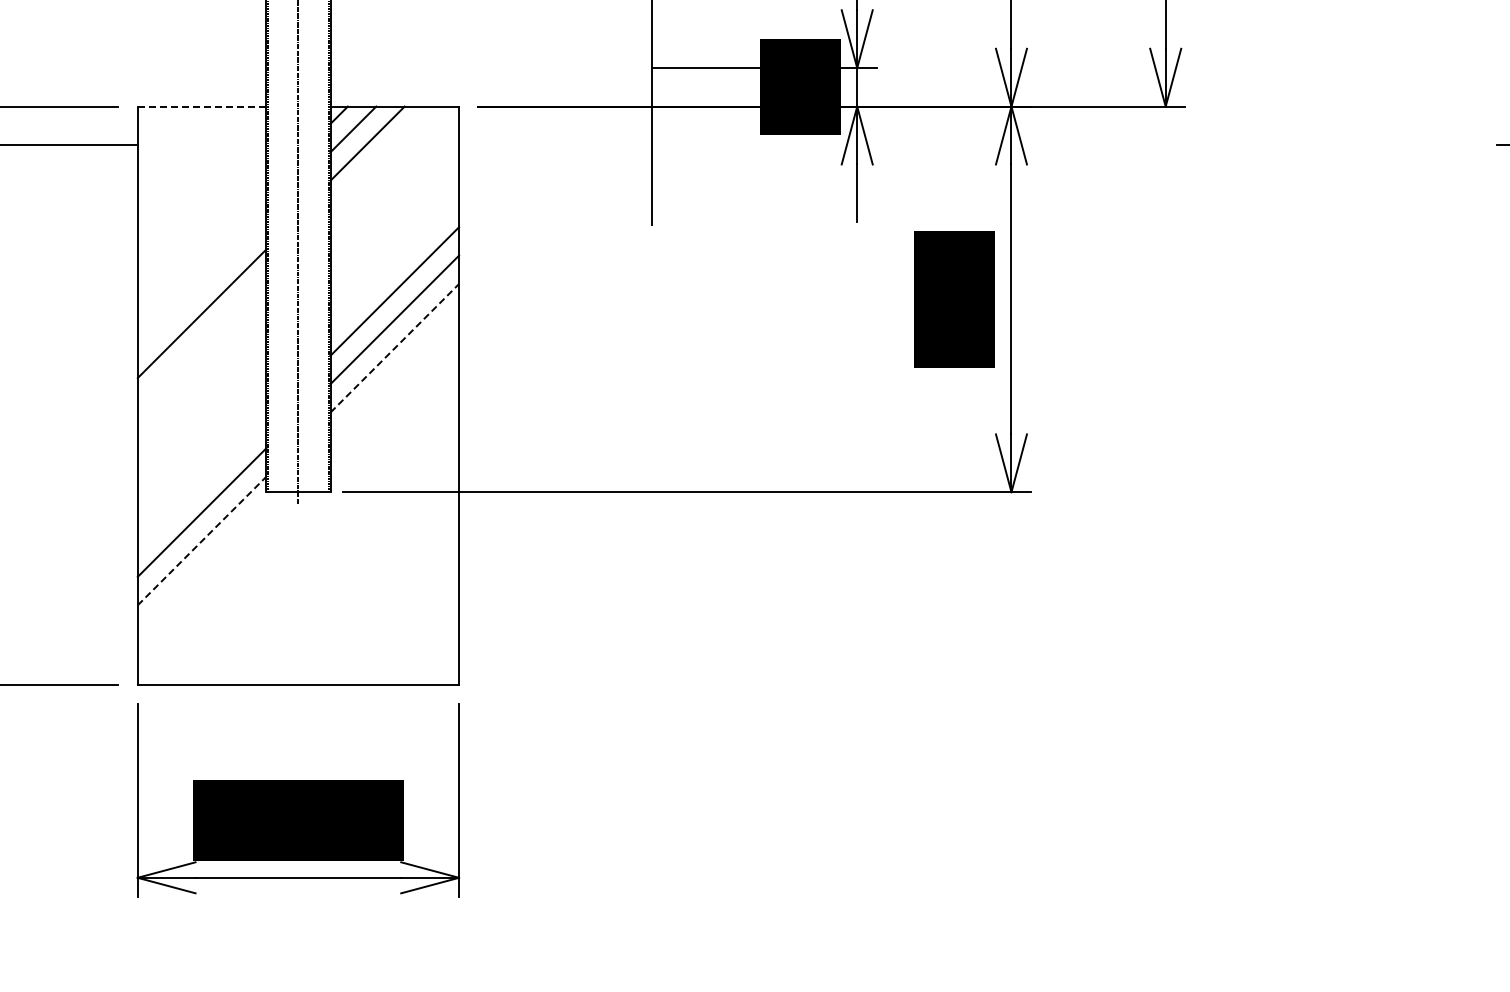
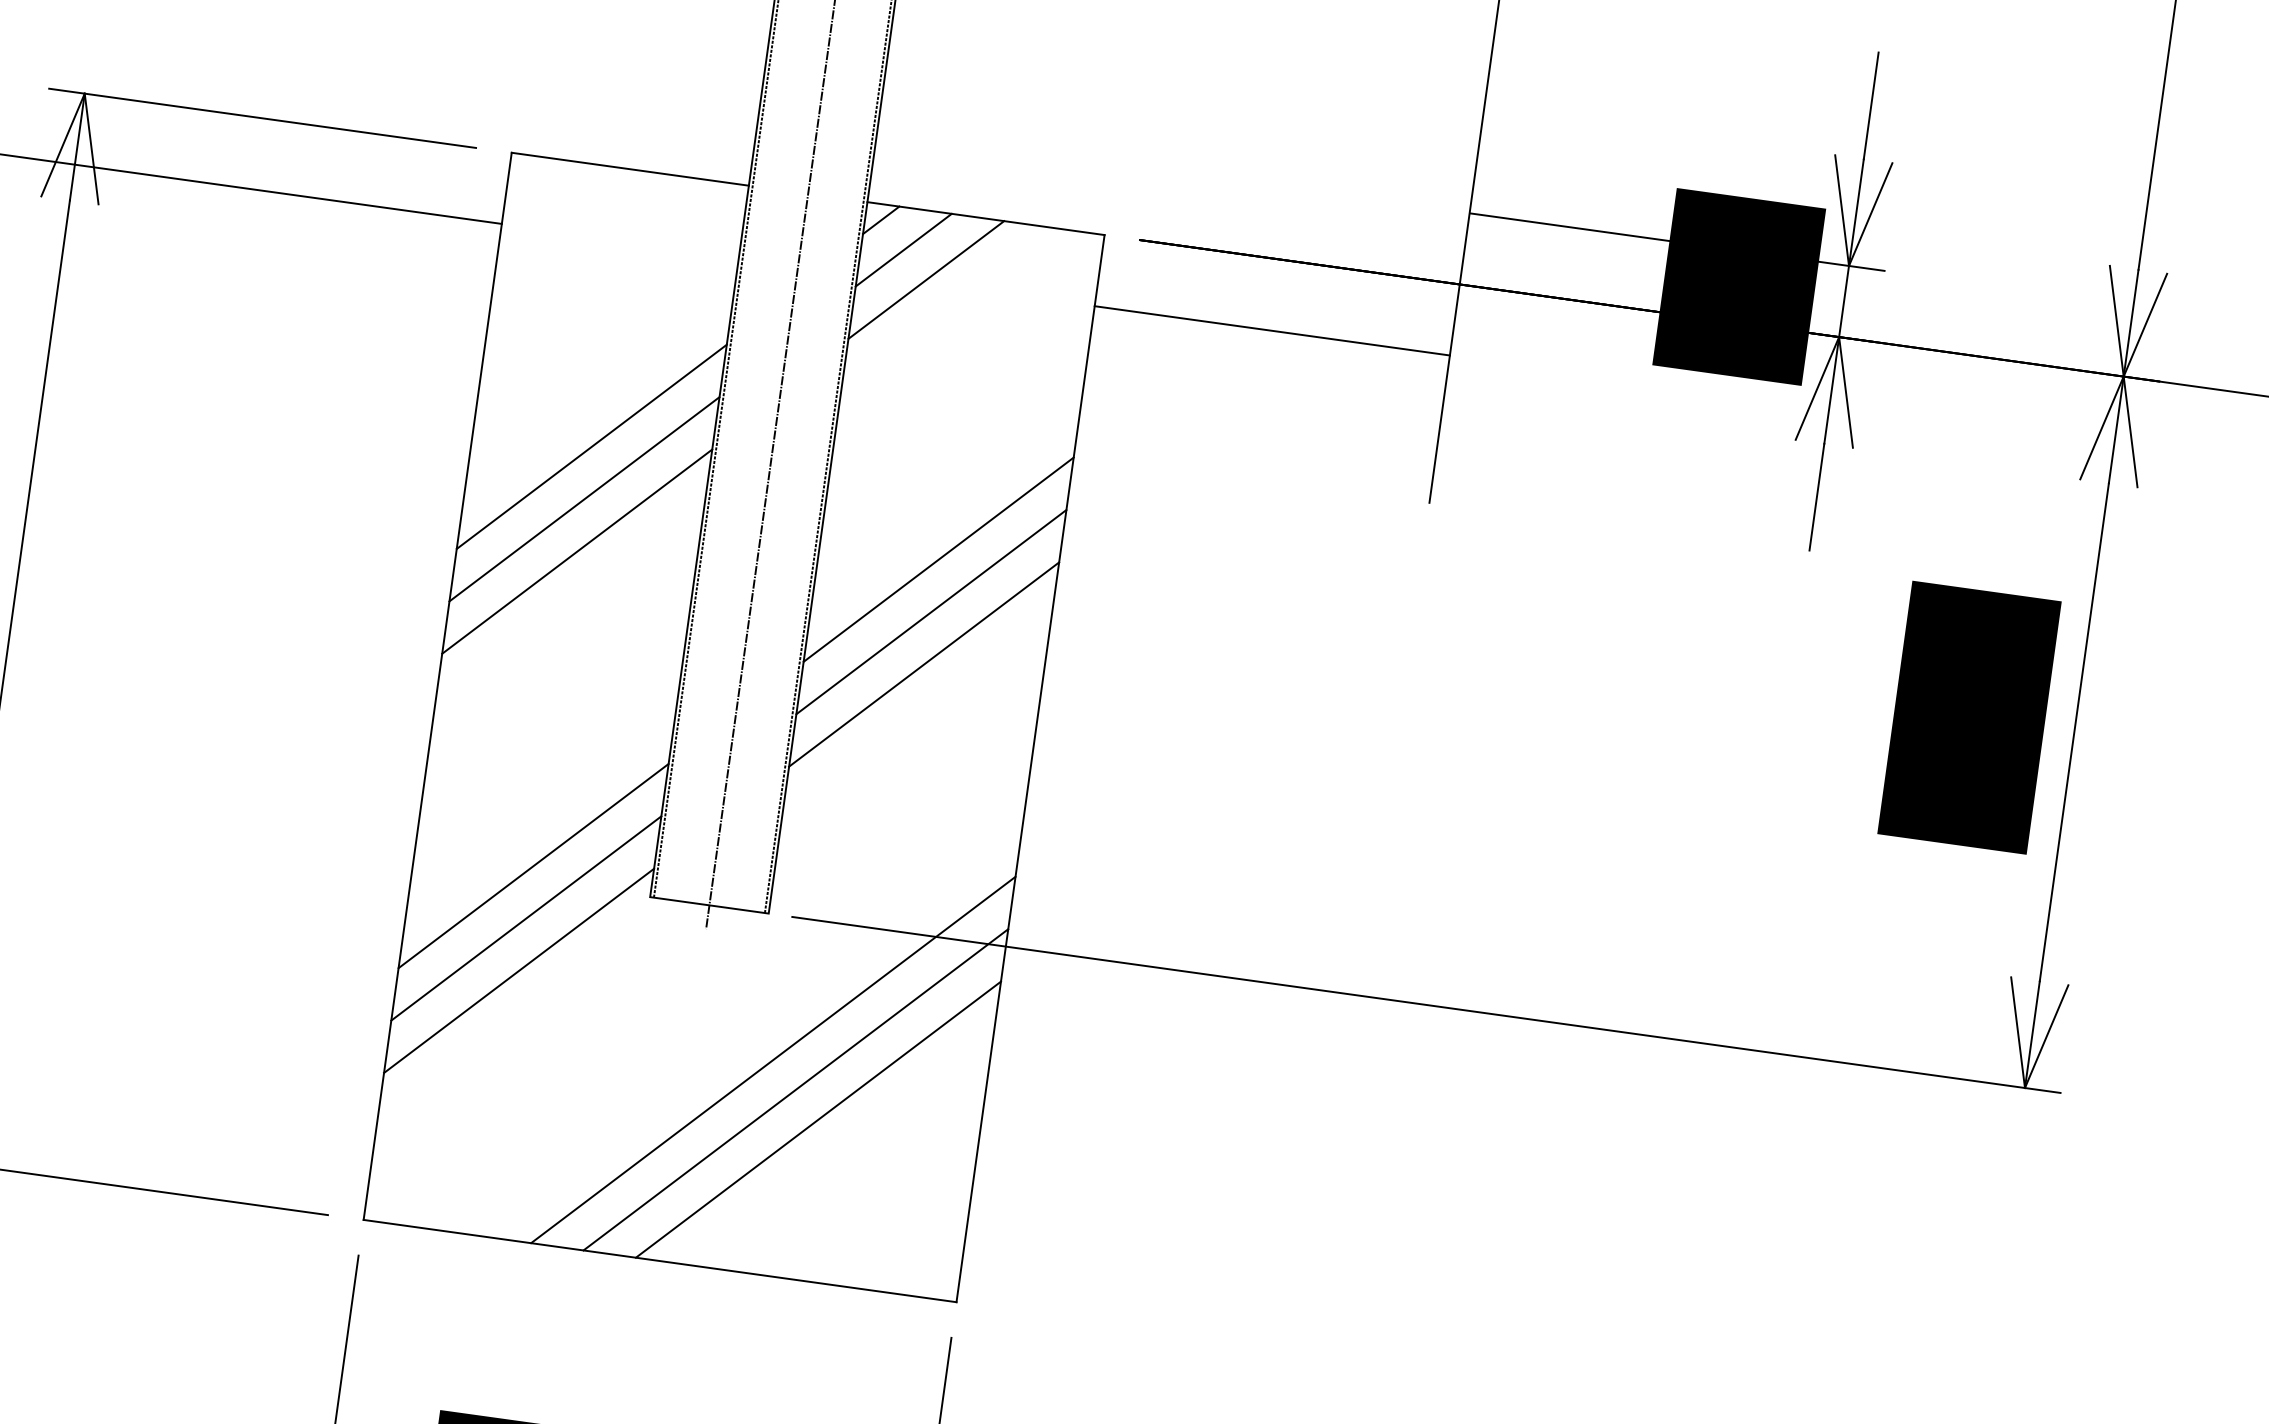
line: (201, 106) -> (629, 168), dashed -> solid
line: (555, 145) -> (1272, 331), added
line: (201, 256) -> (590, 445), added
line: (201, 285) -> (583, 499), added
line: (394, 348) -> (923, 664), dashed -> solid
line: (201, 483) -> (532, 864), added
line: (202, 541) -> (519, 971), dashed -> solid
line: (343, 569) -> (772, 1059), added
line: (357, 583) -> (795, 1088), added
line: (372, 597) -> (819, 1118), added

